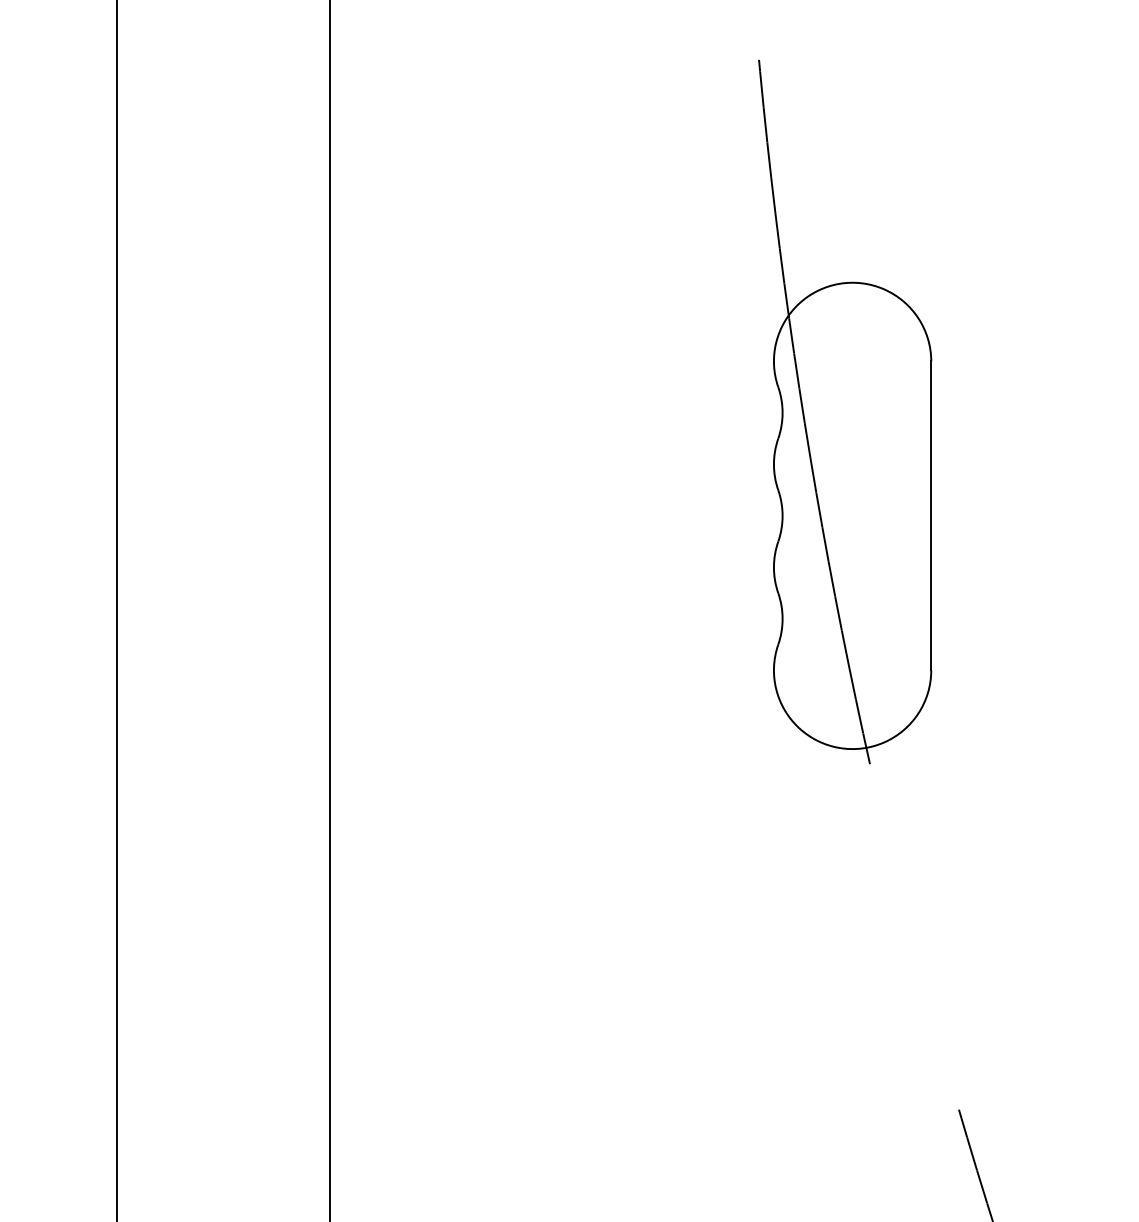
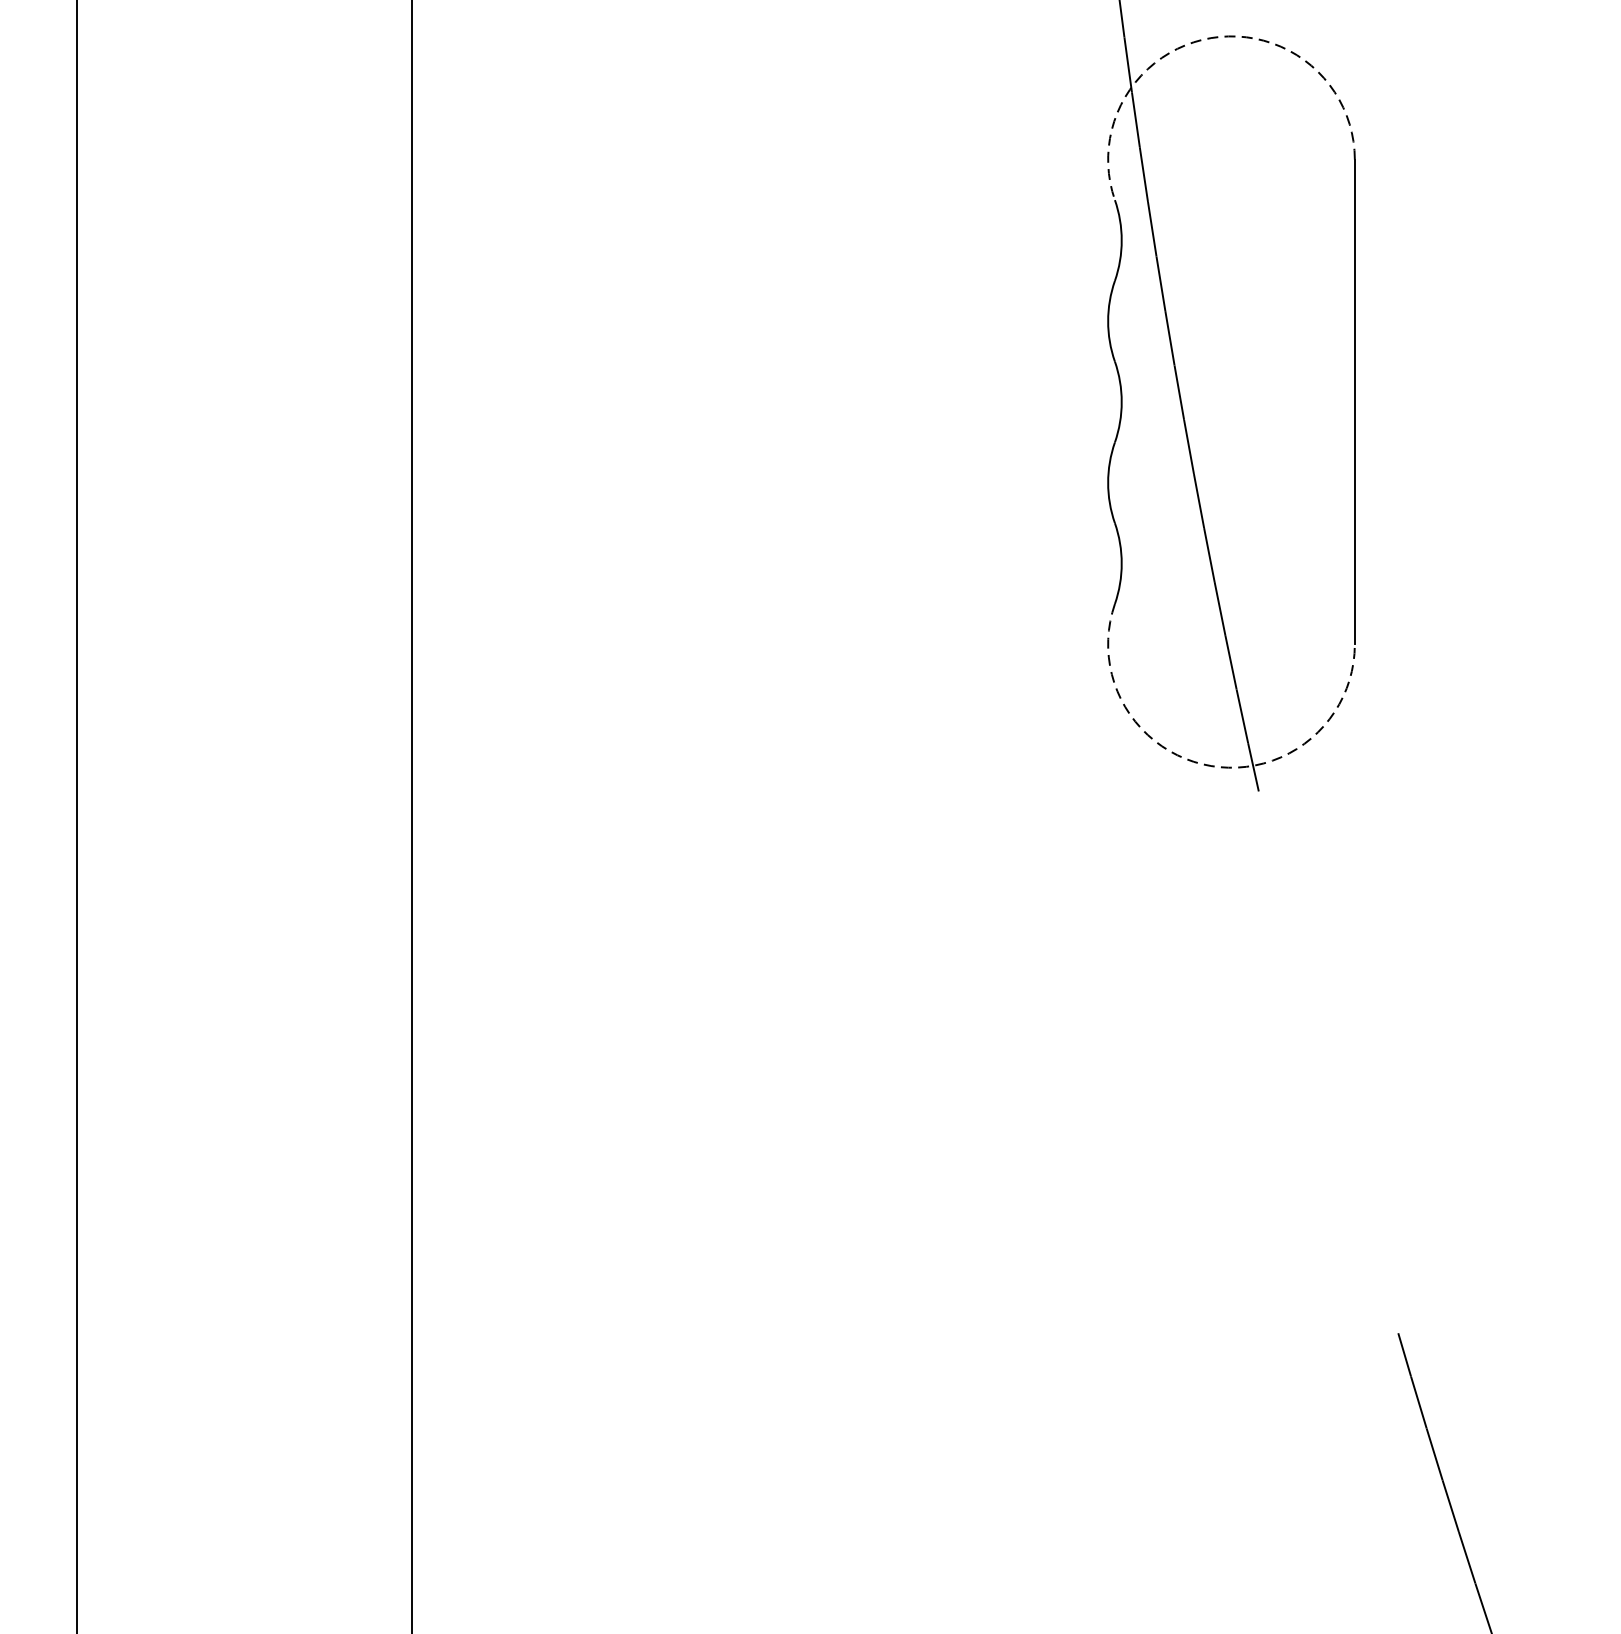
arc: (839, 283) -> (1210, 37), solid -> dashed
arc: (839, 748) -> (1210, 766), solid -> dashed

